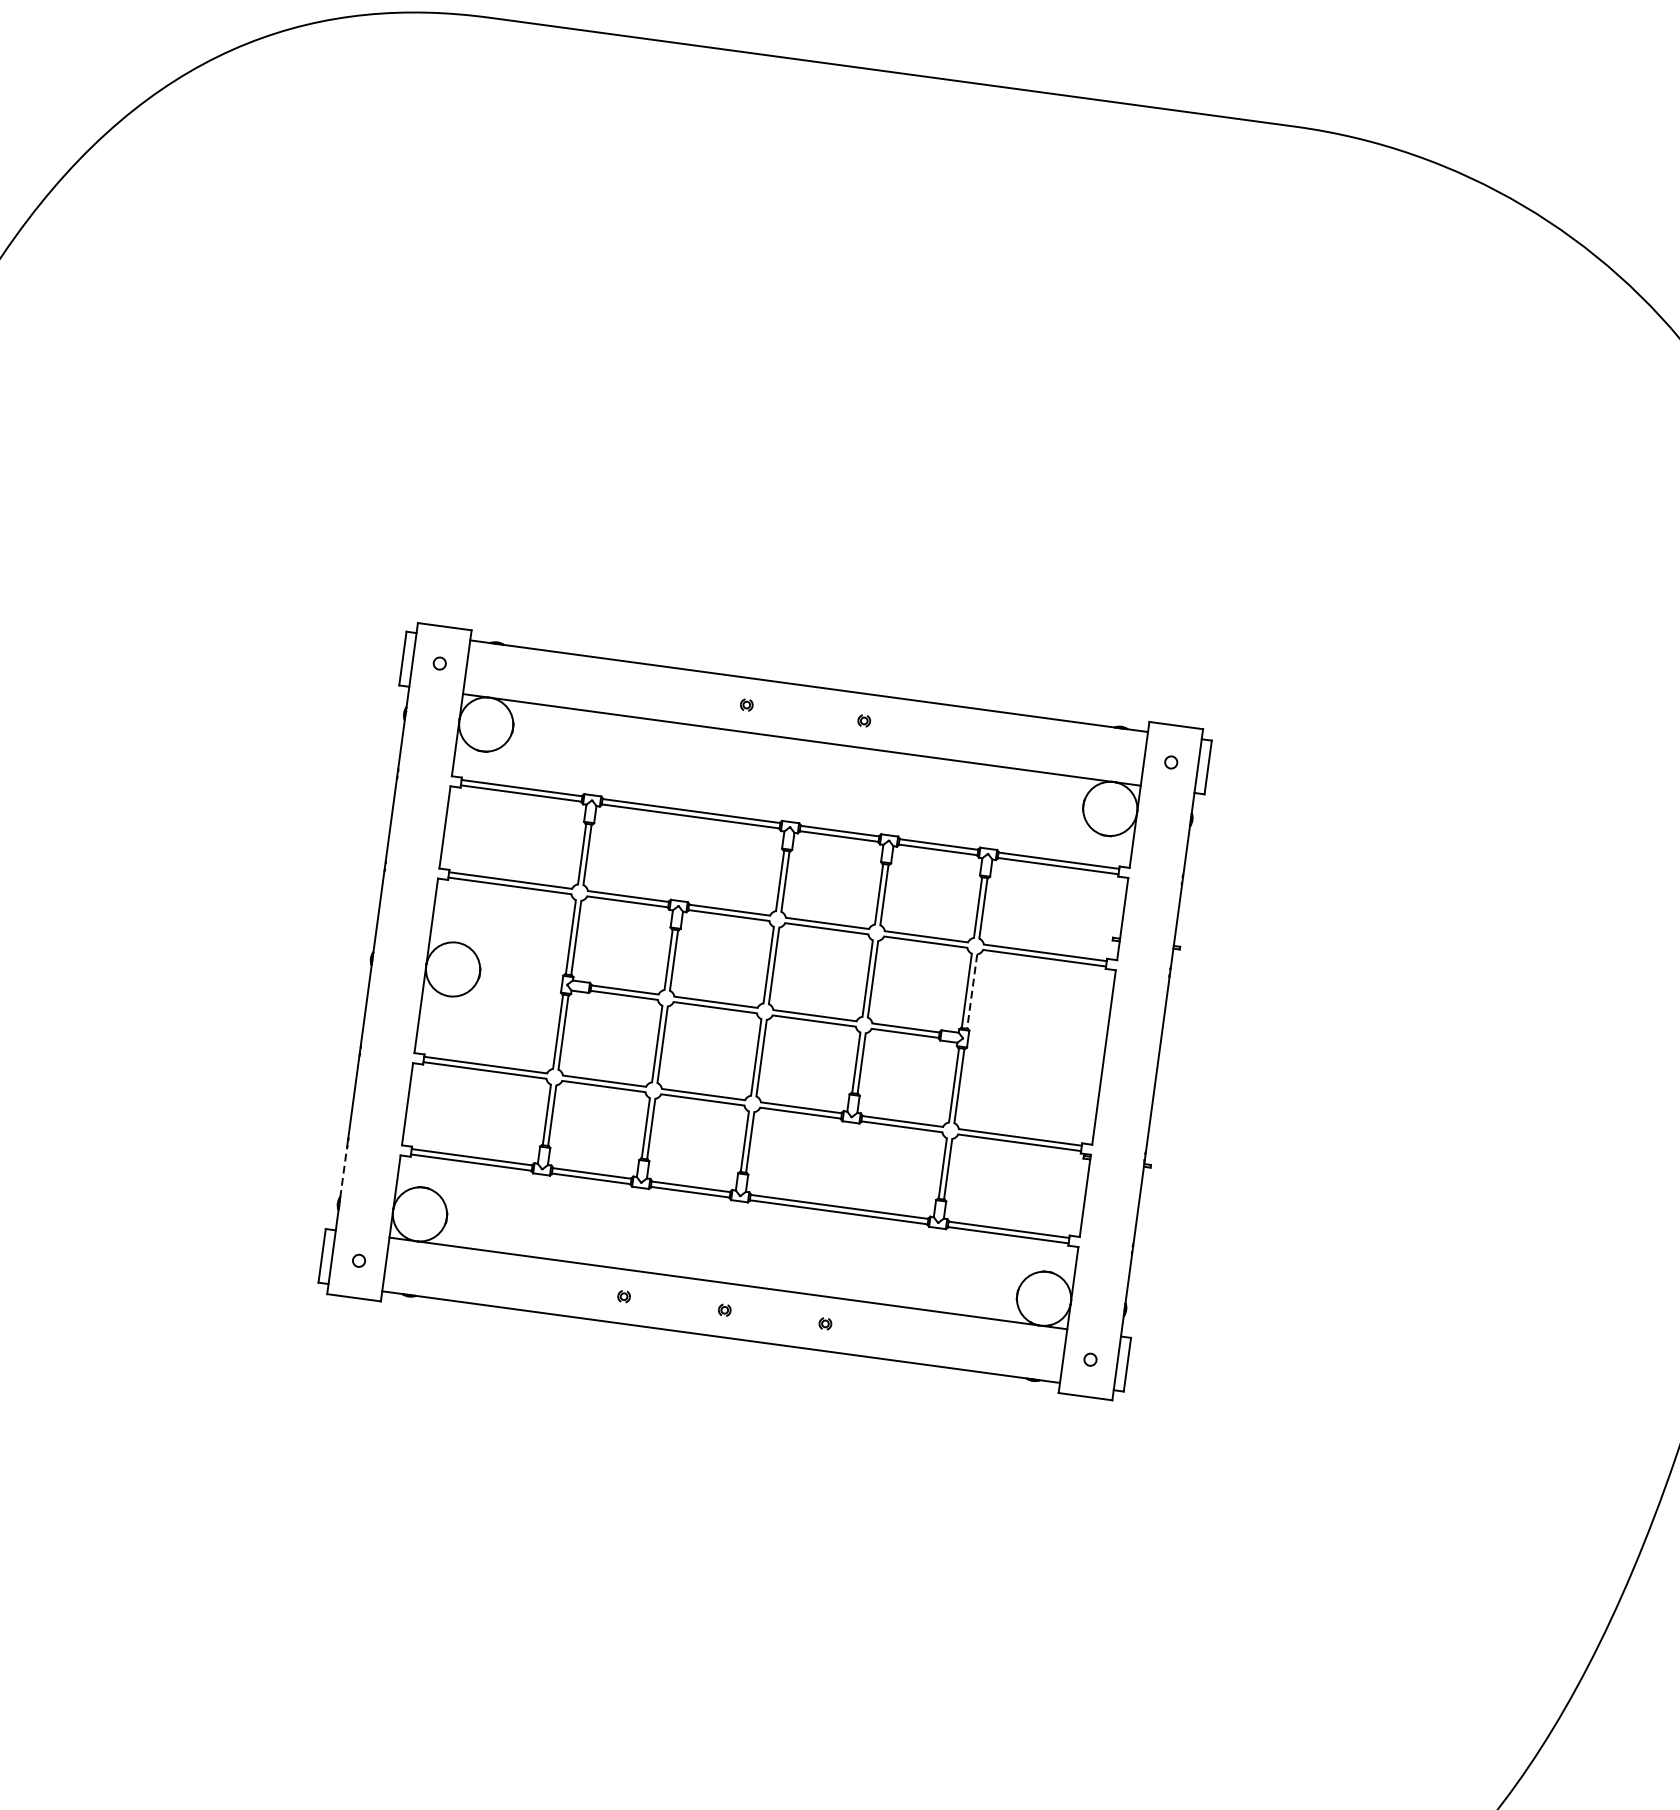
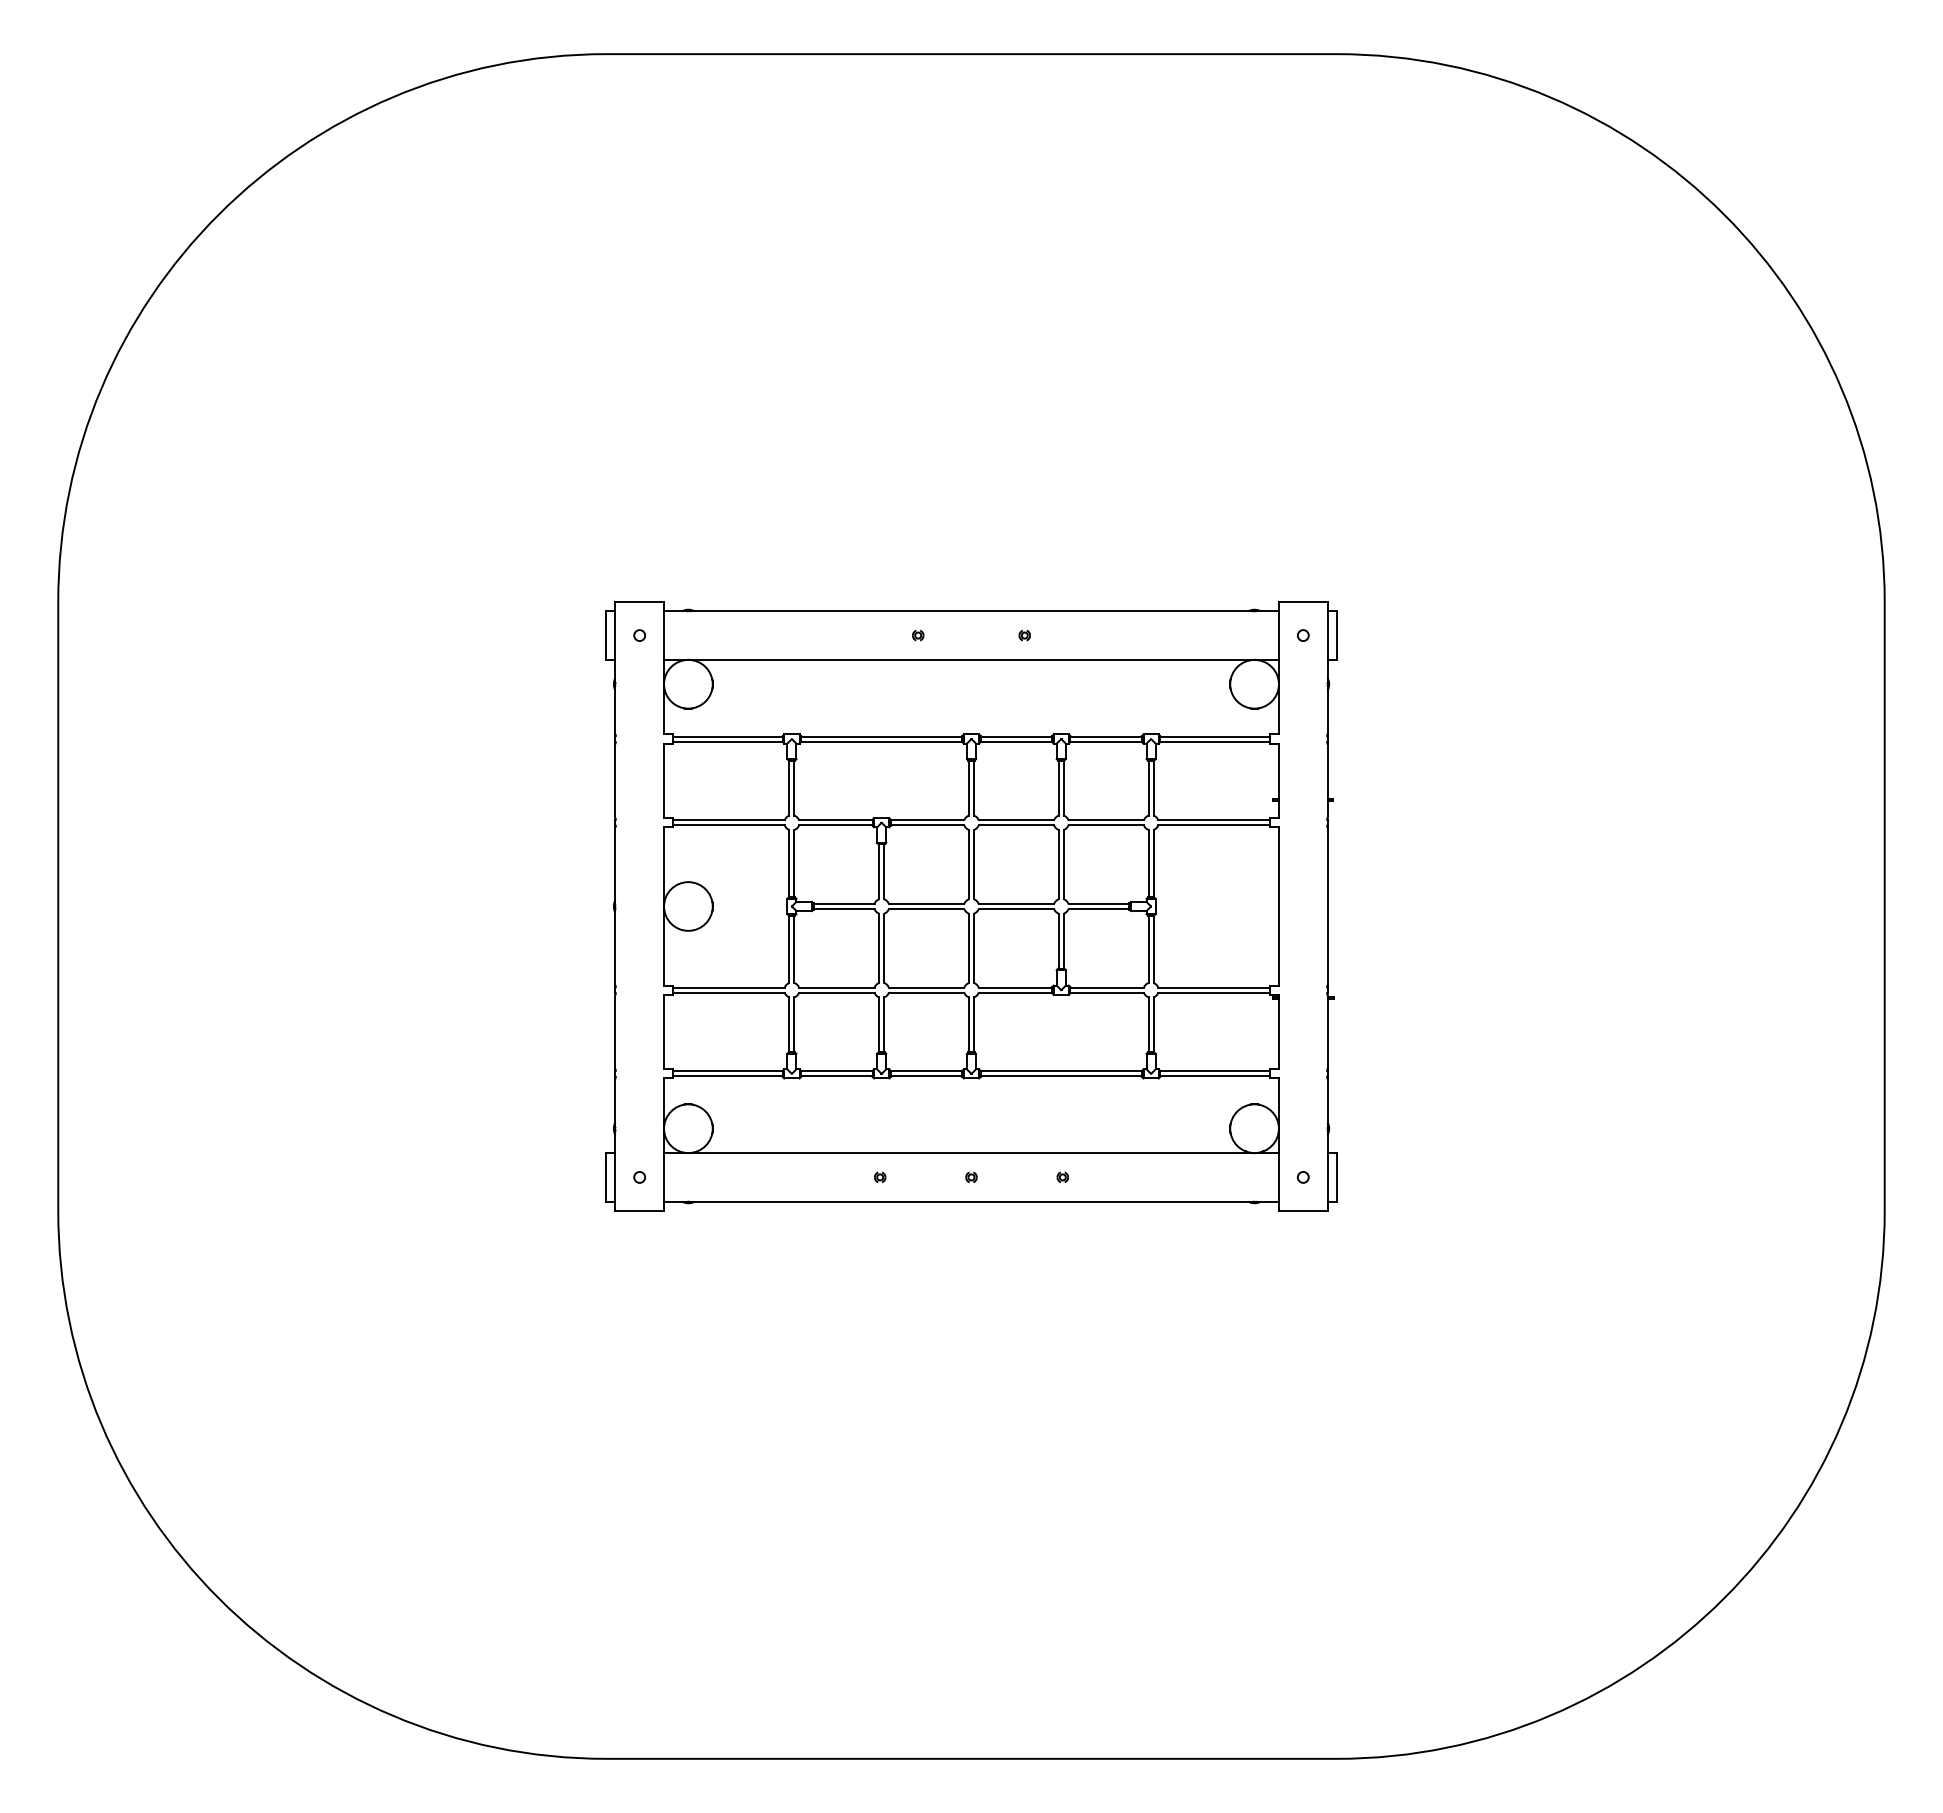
line: (972, 991) -> (1153, 863), dashed -> solid
line: (343, 1172) -> (615, 1100), dashed -> solid

